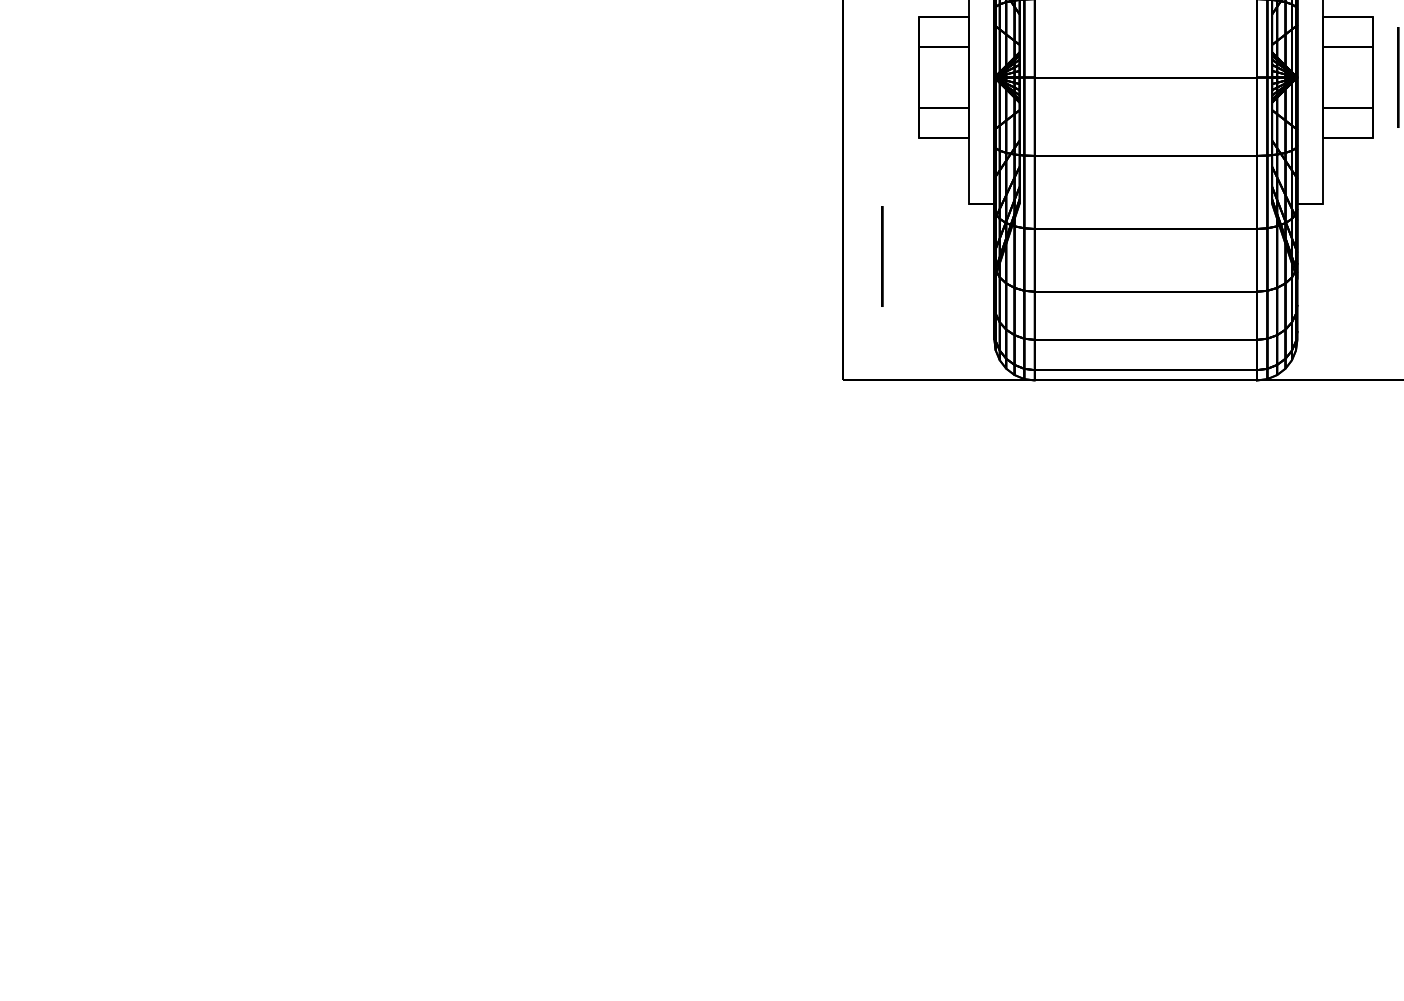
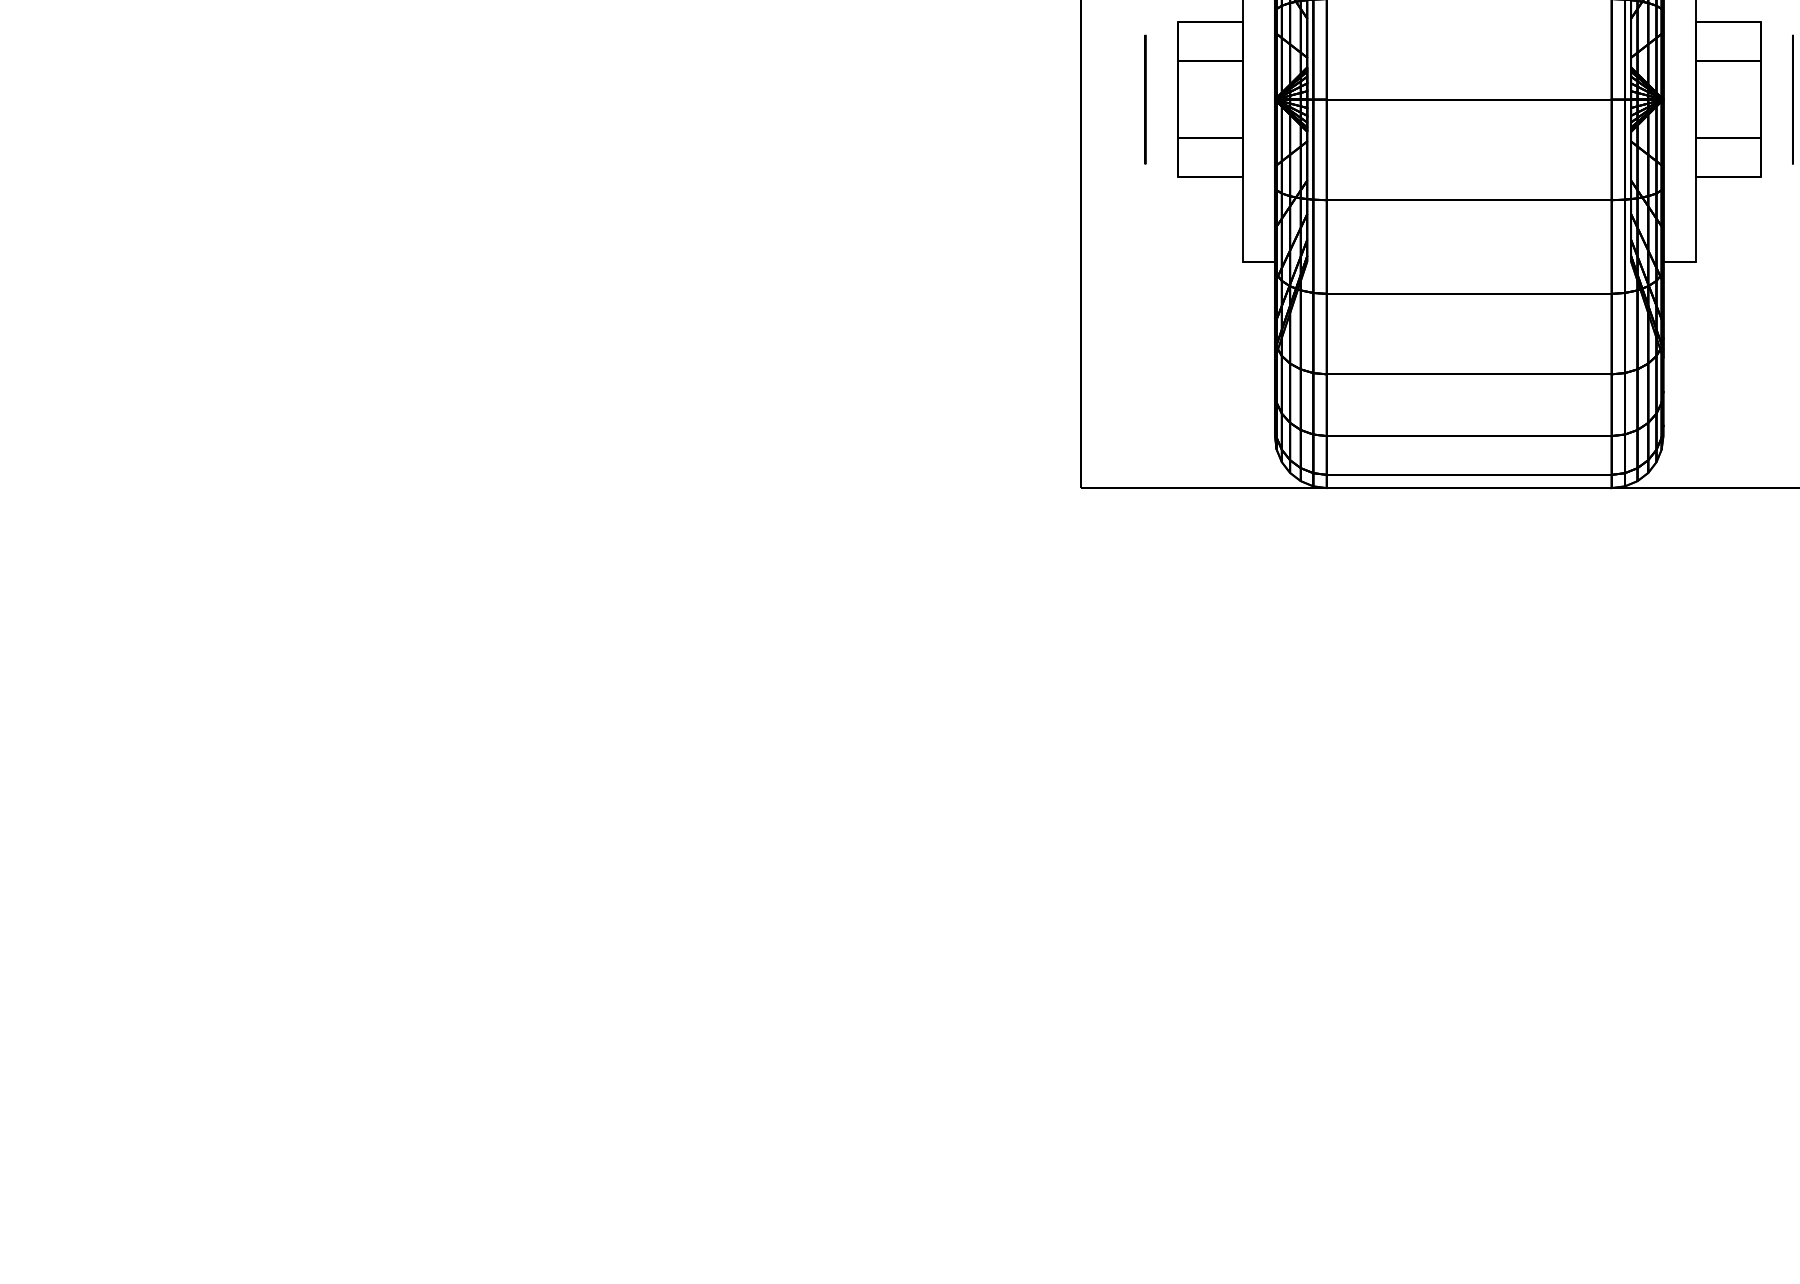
circle: (882, 256) -> (1145, 99), moved

